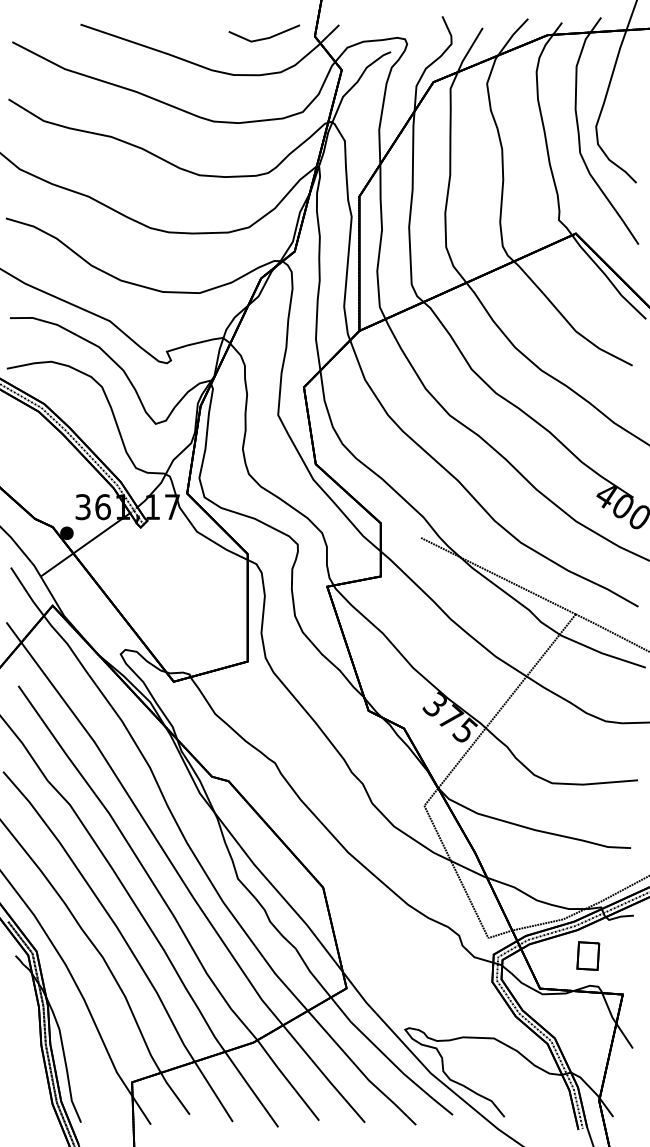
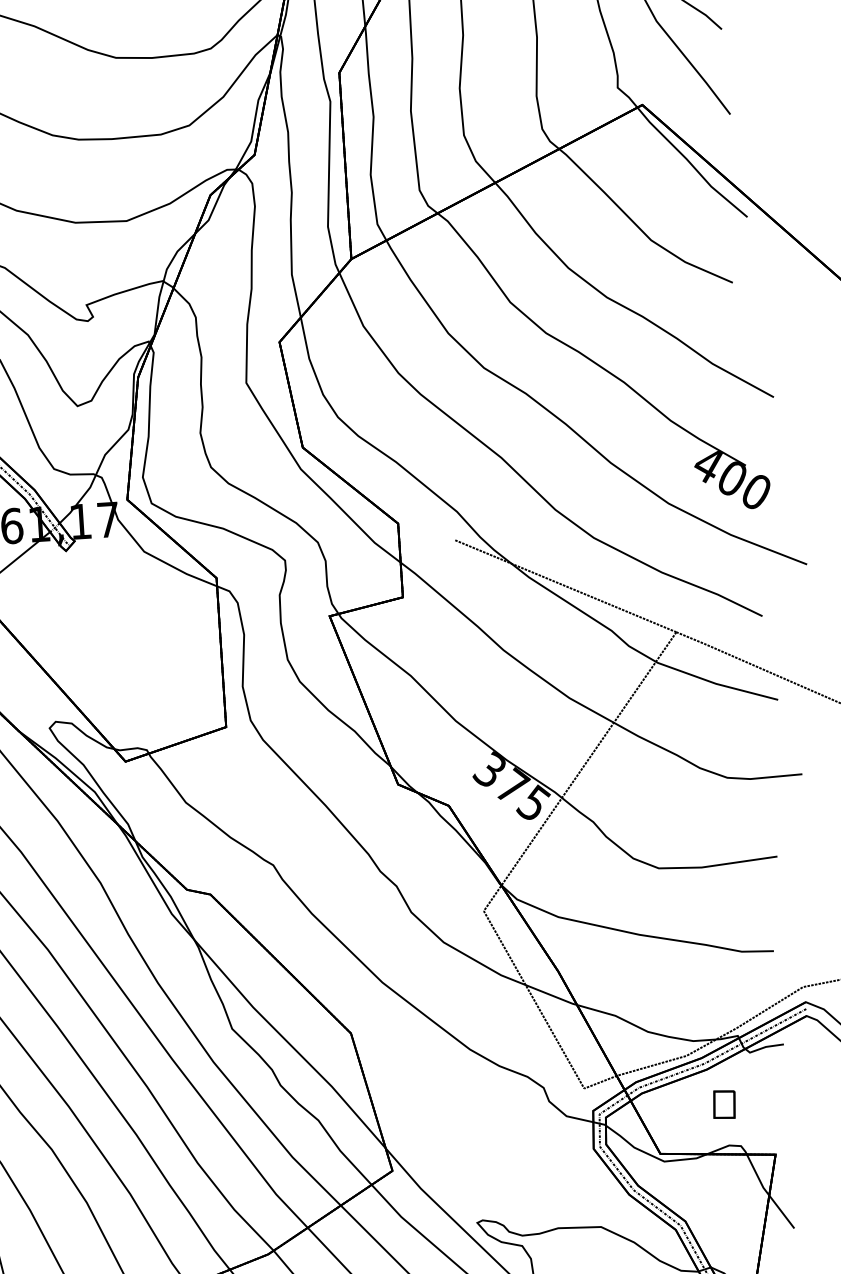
part: (588, 956) -> (724, 1105), size x0.71

